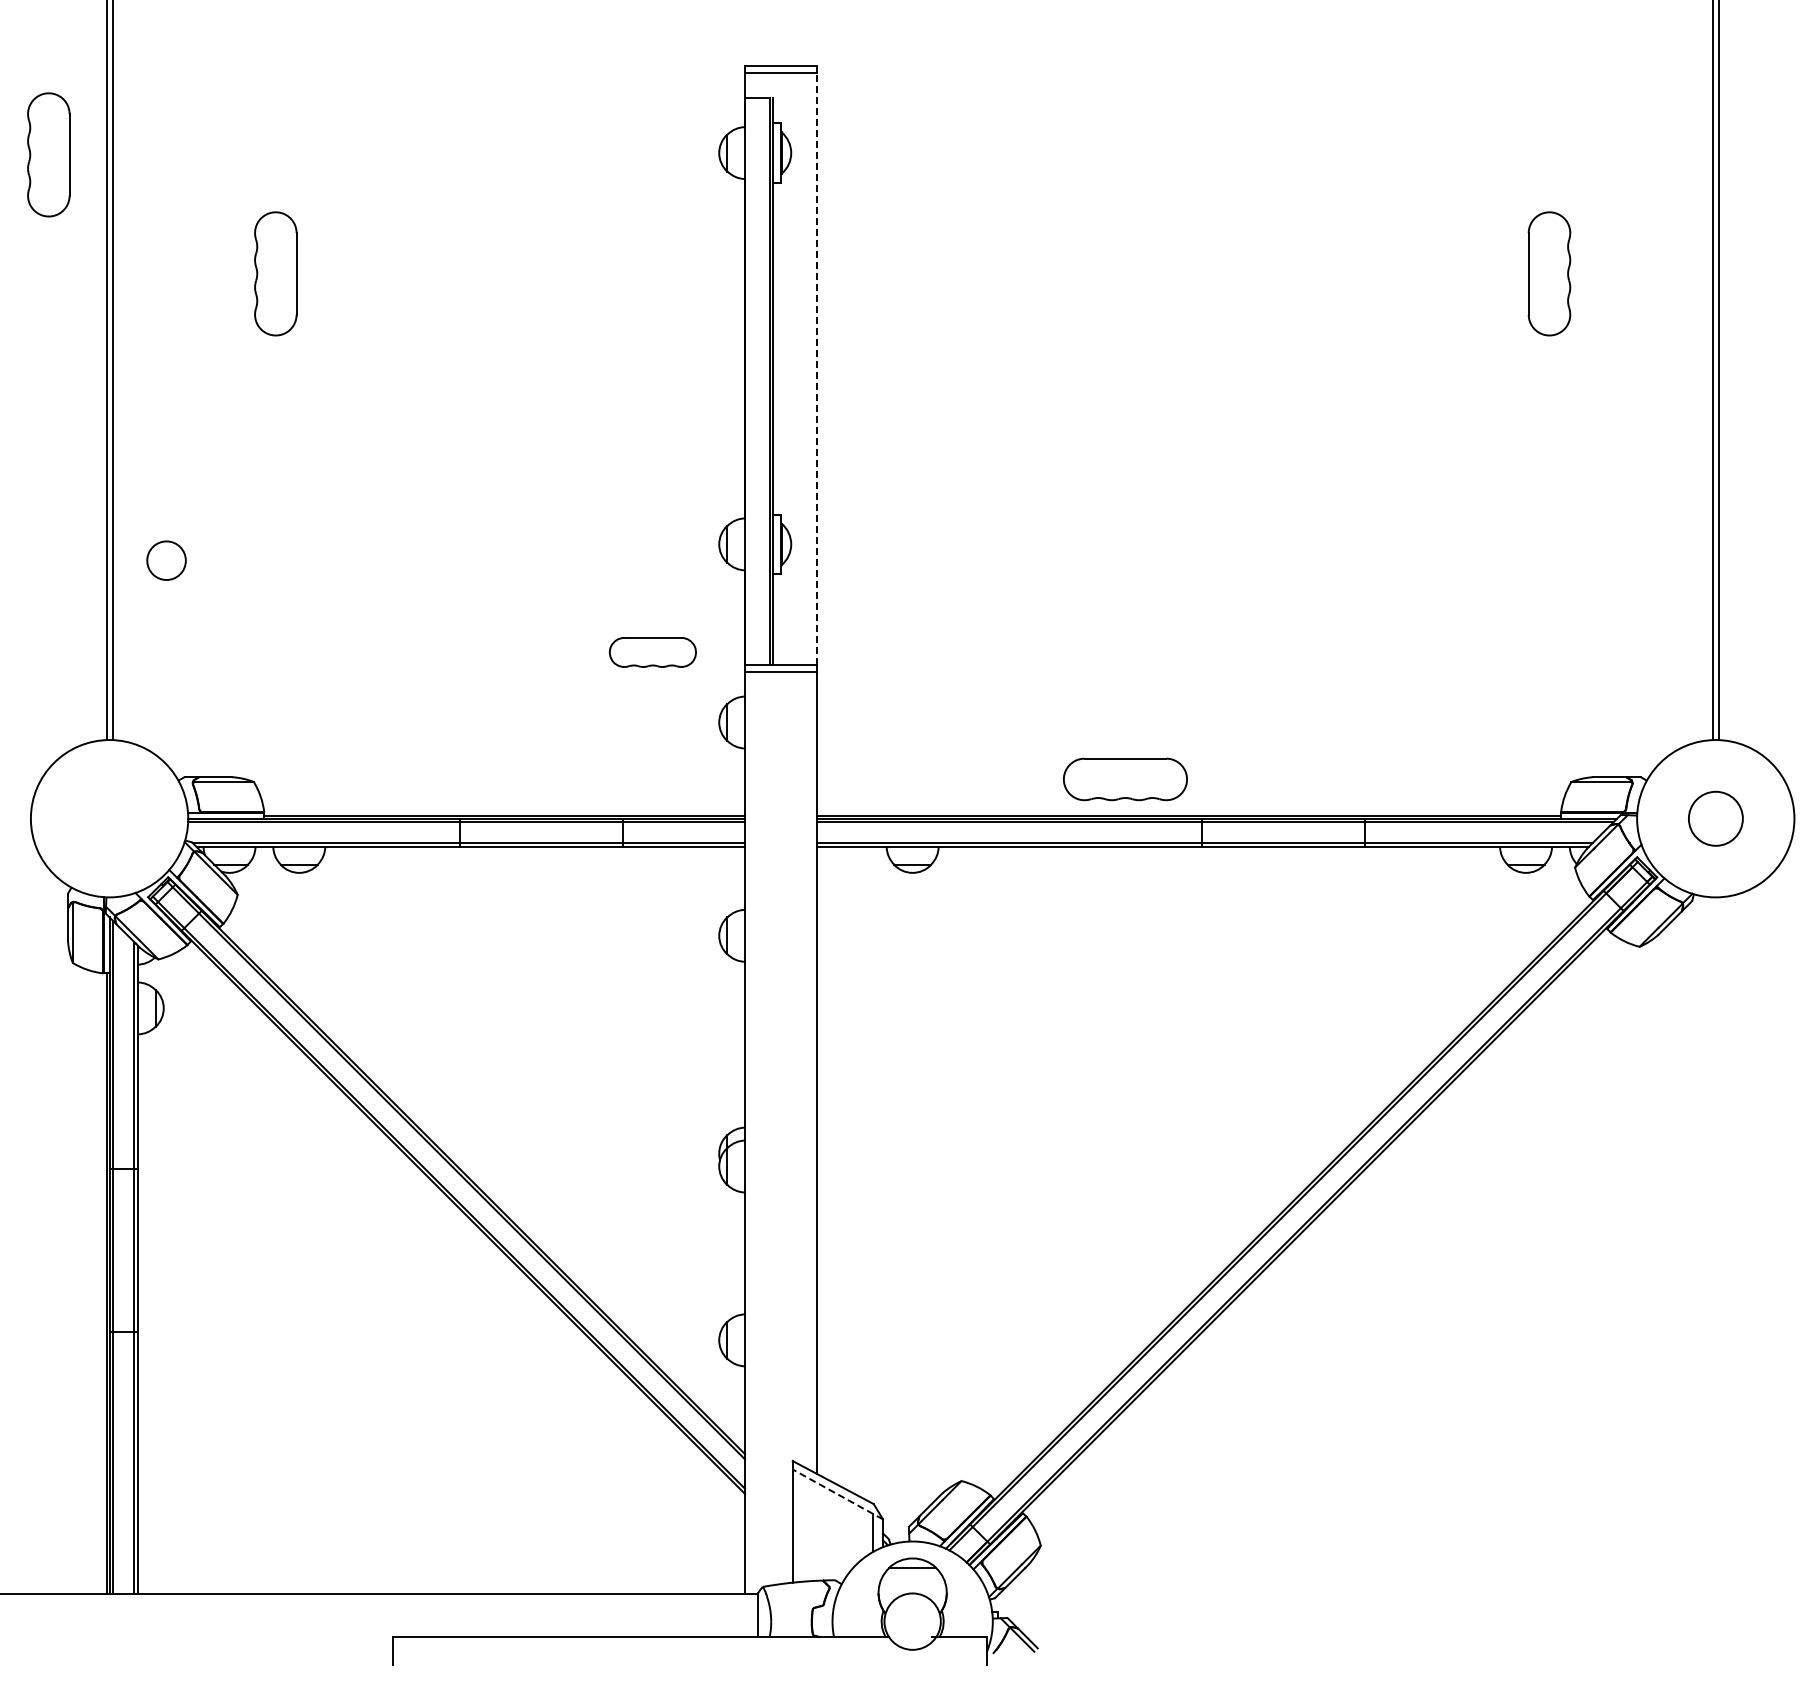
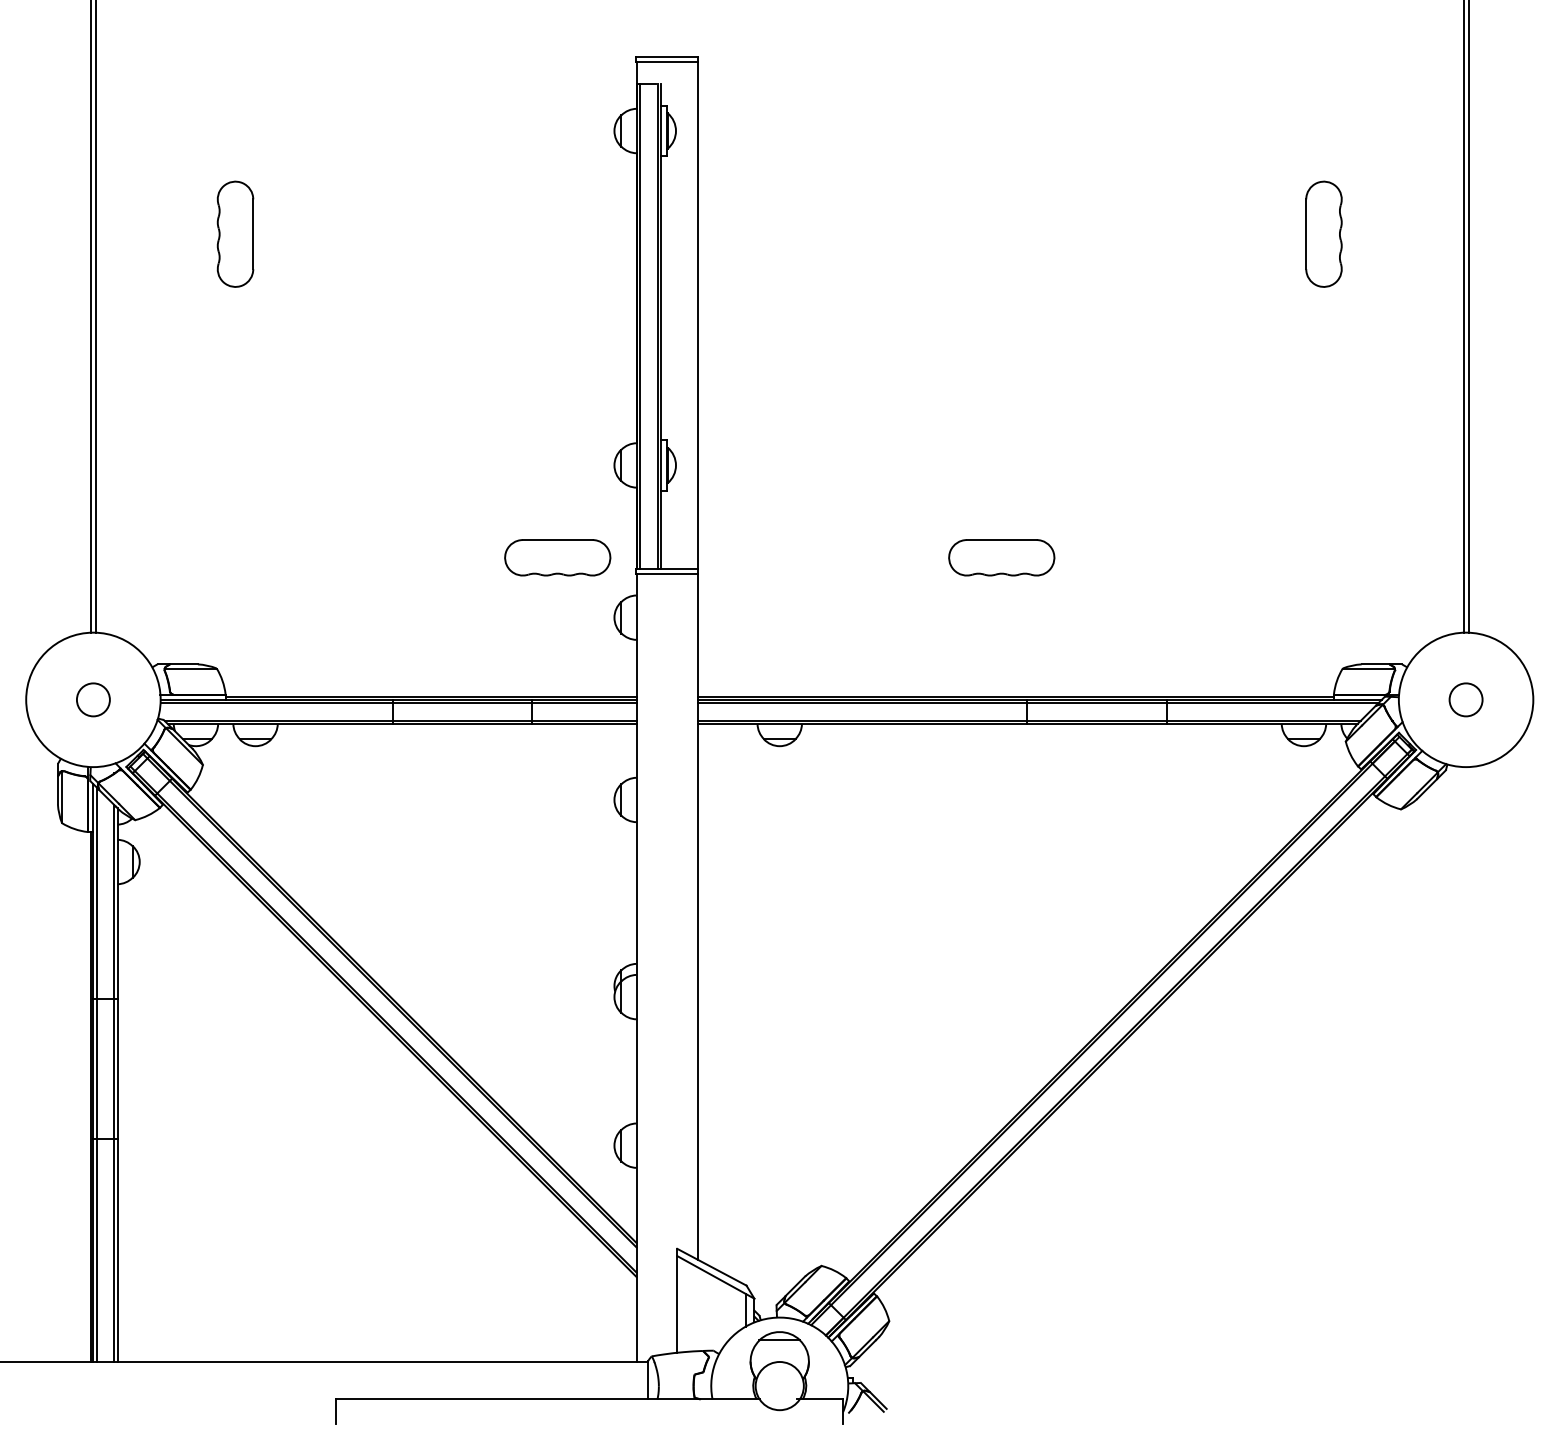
part: (48, 154) -> (41, 132), removed
line: (816, 368) -> (697, 315), dashed -> solid
line: (748, 381) -> (639, 326), added
circle: (166, 560) -> (93, 699), moved
part: (652, 652) -> (557, 557), size x1.43
part: (1125, 779) -> (1001, 557), moved
circle: (1715, 818) -> (1465, 699), size x0.71
line: (837, 1494) -> (715, 1277), dashed -> solid

